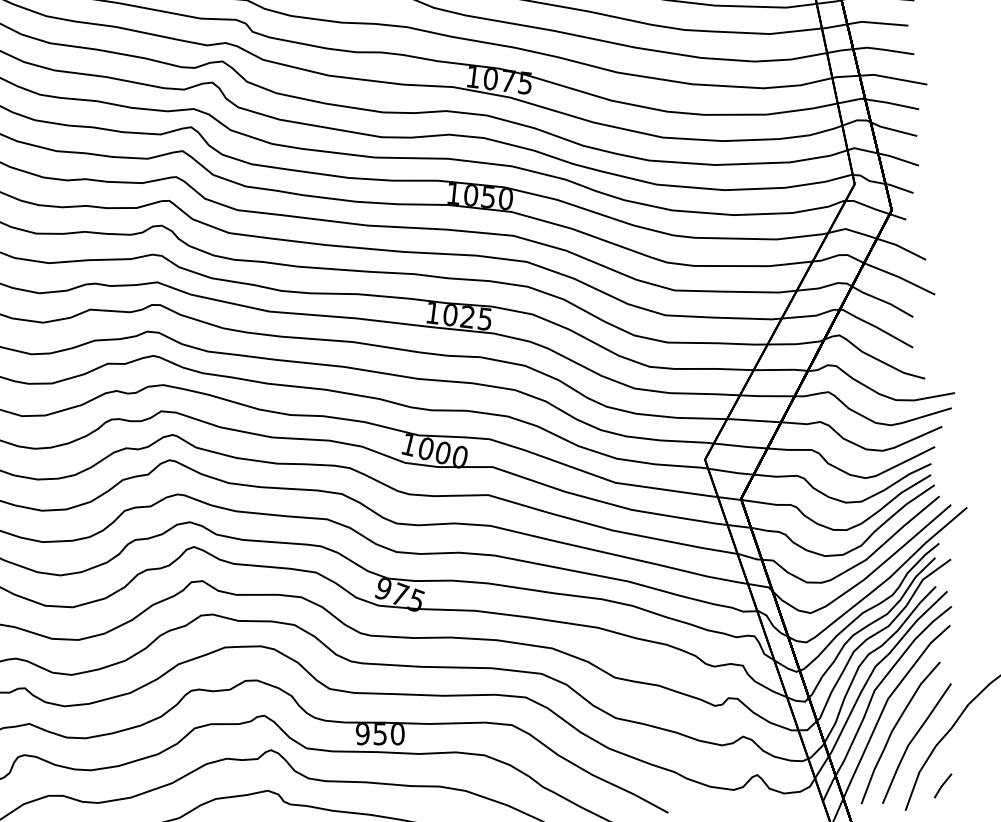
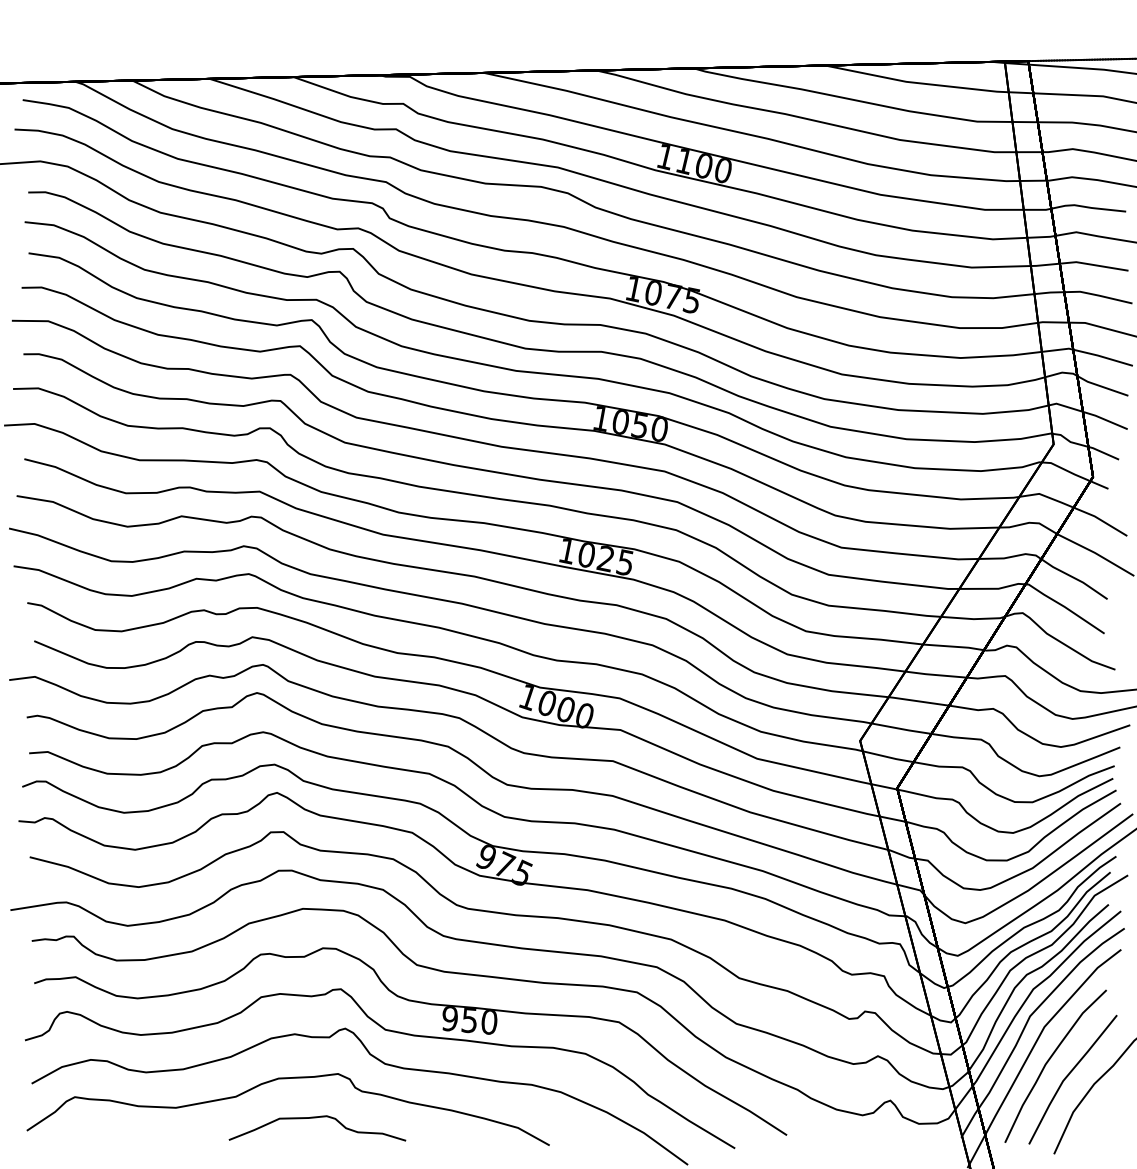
line: (942, 785) -> (1098, 1129), removed

